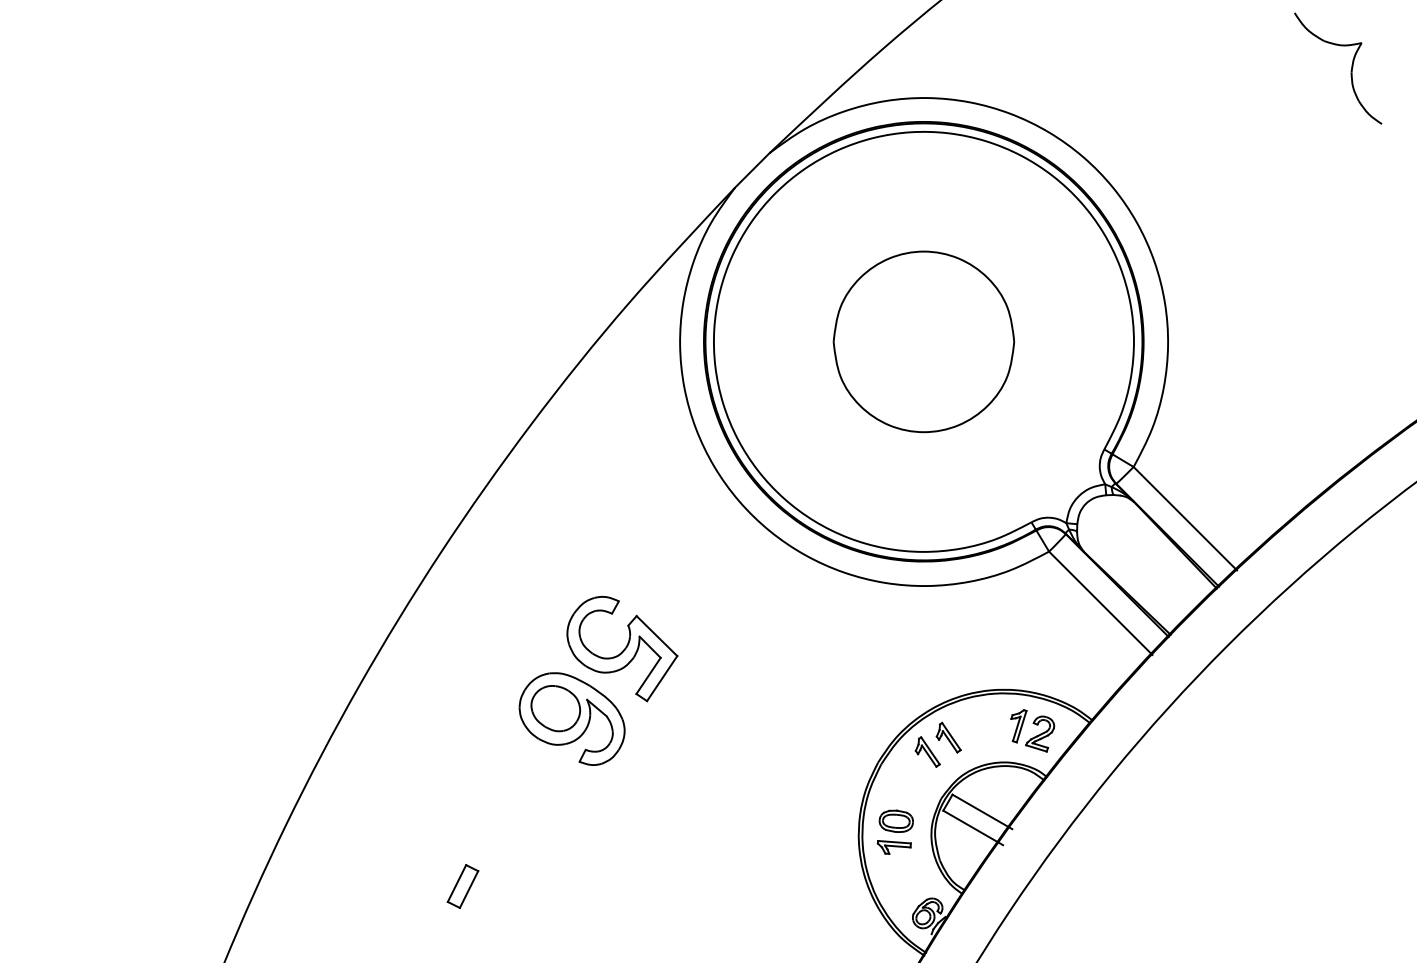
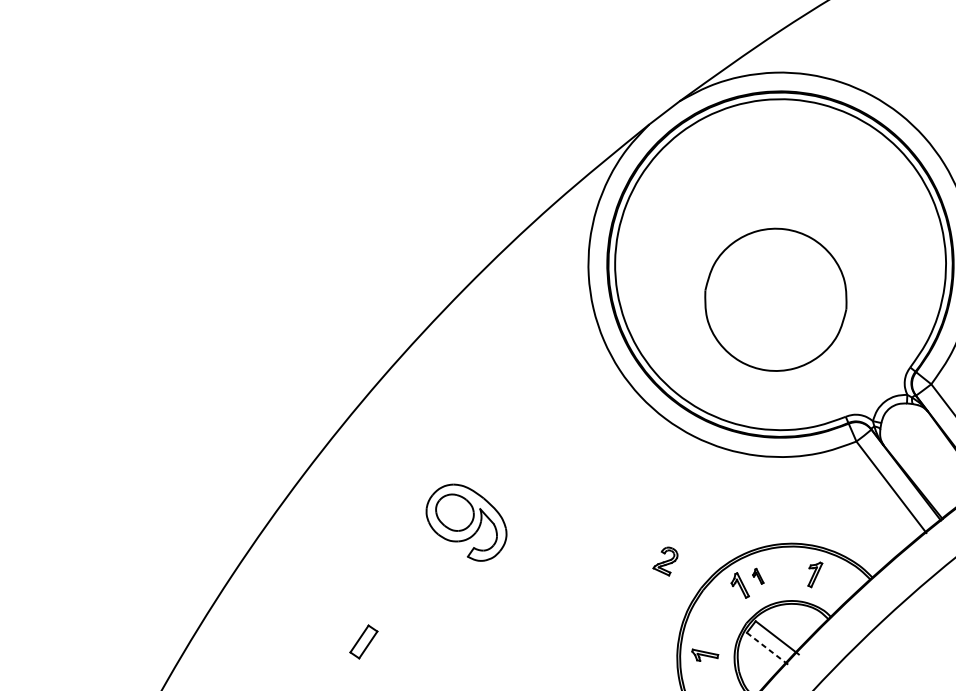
part: (923, 341) -> (775, 299), moved
part: (622, 648) -> (513, 472), removed
part: (1040, 733) -> (666, 560), moved
part: (948, 737) -> (758, 576), size x0.6
part: (895, 820) -> (708, 635), removed
line: (973, 827) -> (768, 649), solid -> dashed

